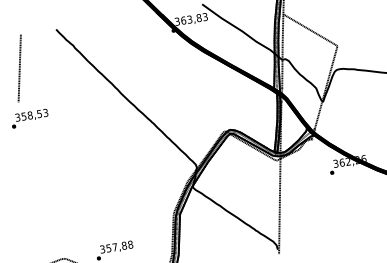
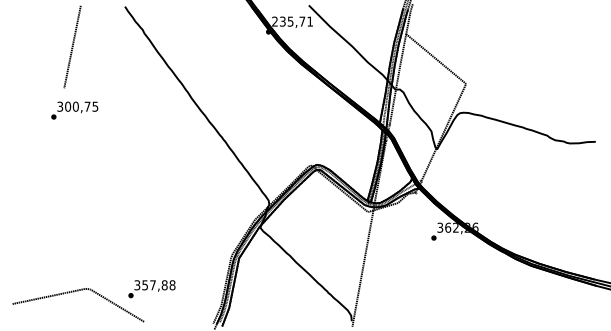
text: (191, 19) -> (292, 21), 363,83 -> 235,71
text: (34, 114) -> (81, 106), 358,53 -> 300,75

